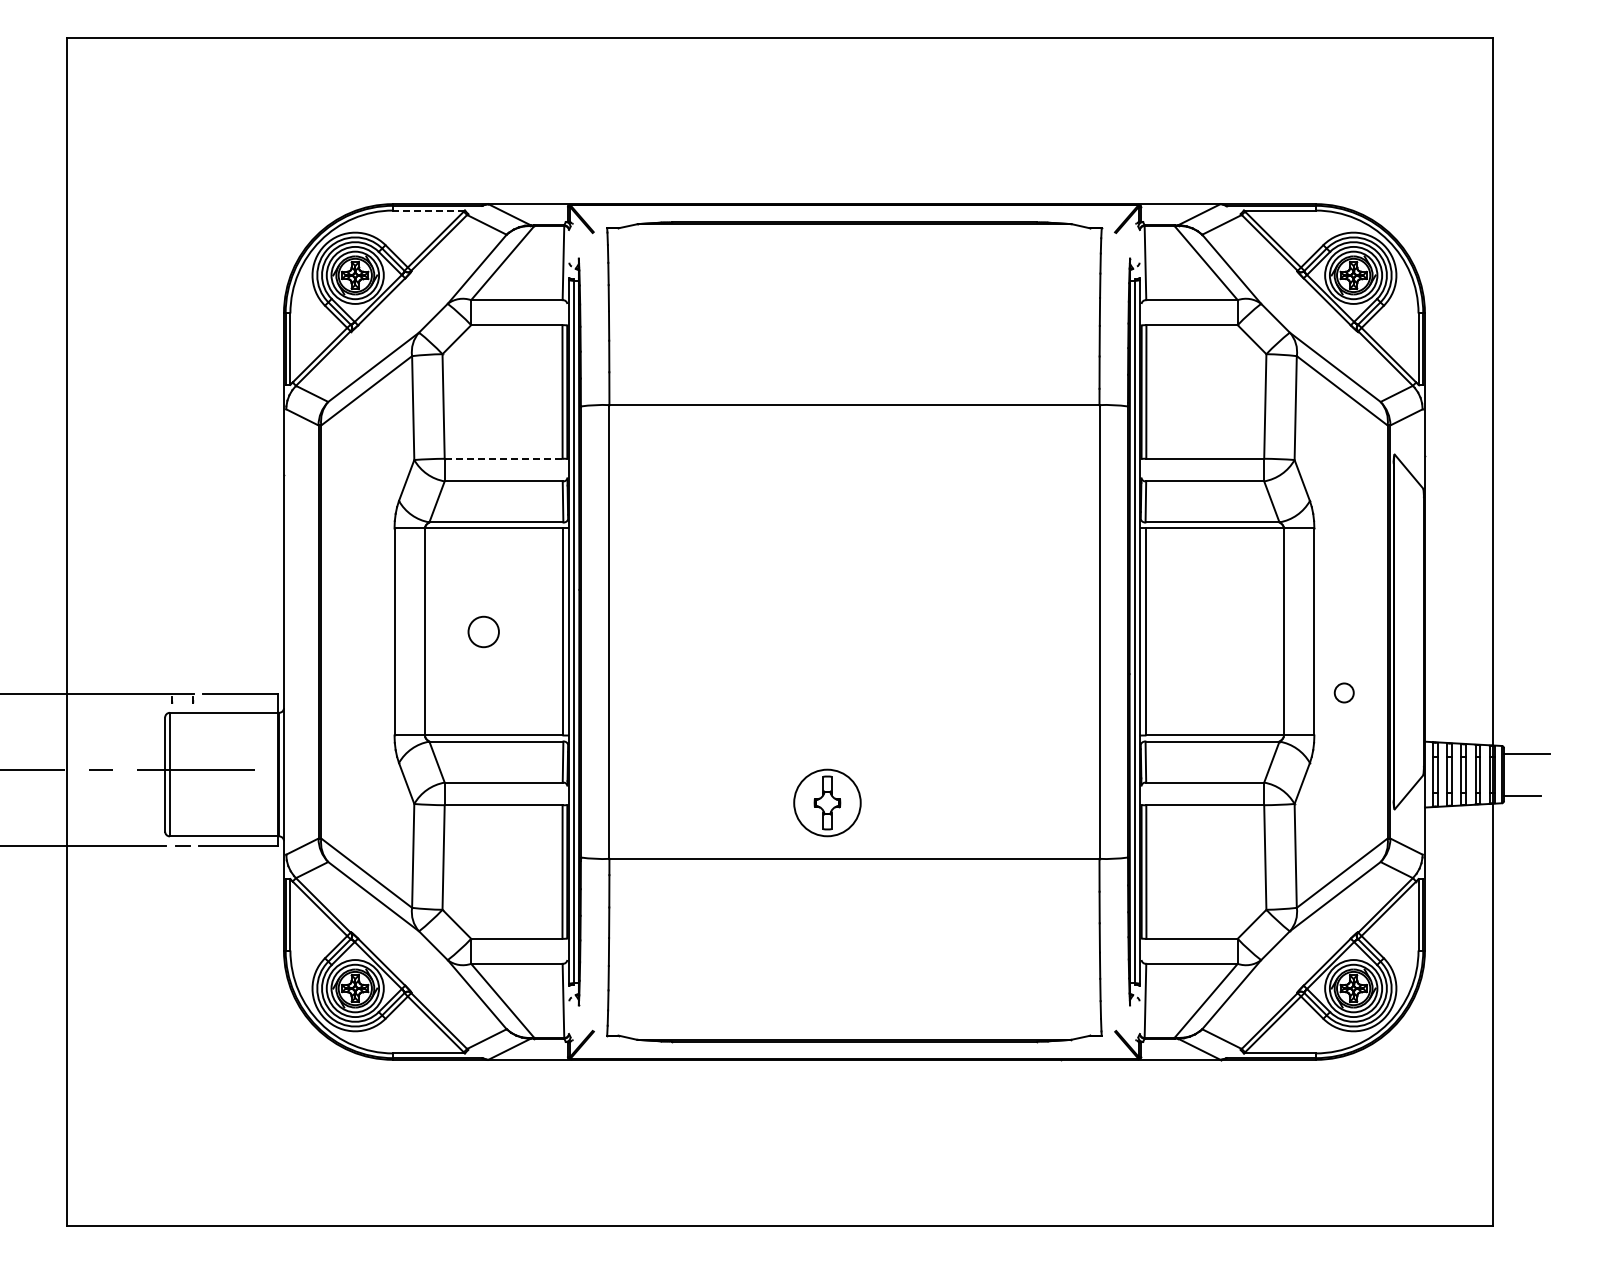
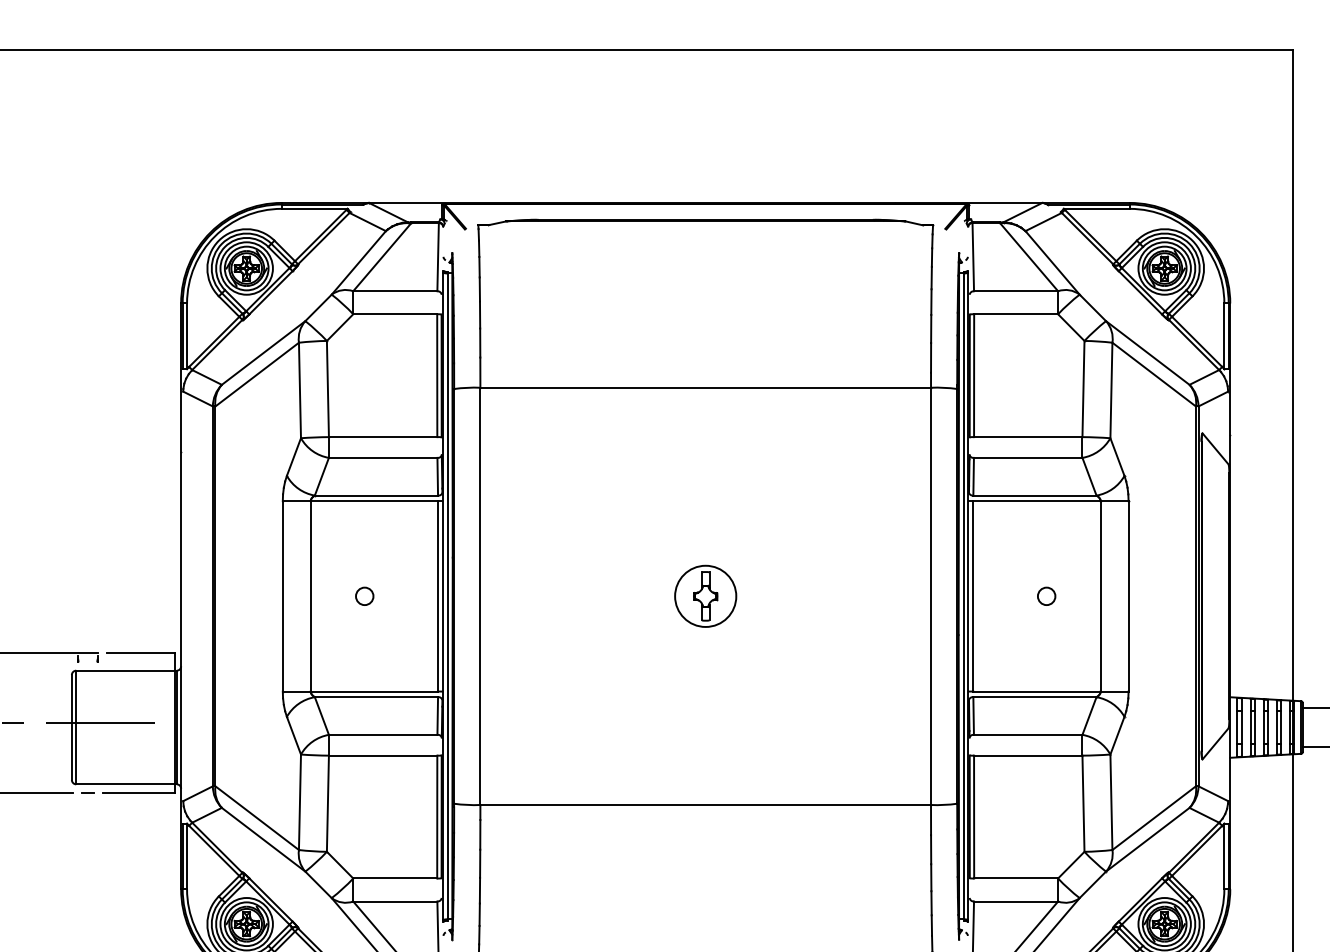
line: (429, 210) -> (314, 208), dashed -> solid
line: (503, 458) -> (382, 436), dashed -> solid
circle: (483, 631) -> (364, 595), size x0.62
circle: (1343, 692) -> (1045, 595), moved
part: (827, 802) -> (705, 595), moved

